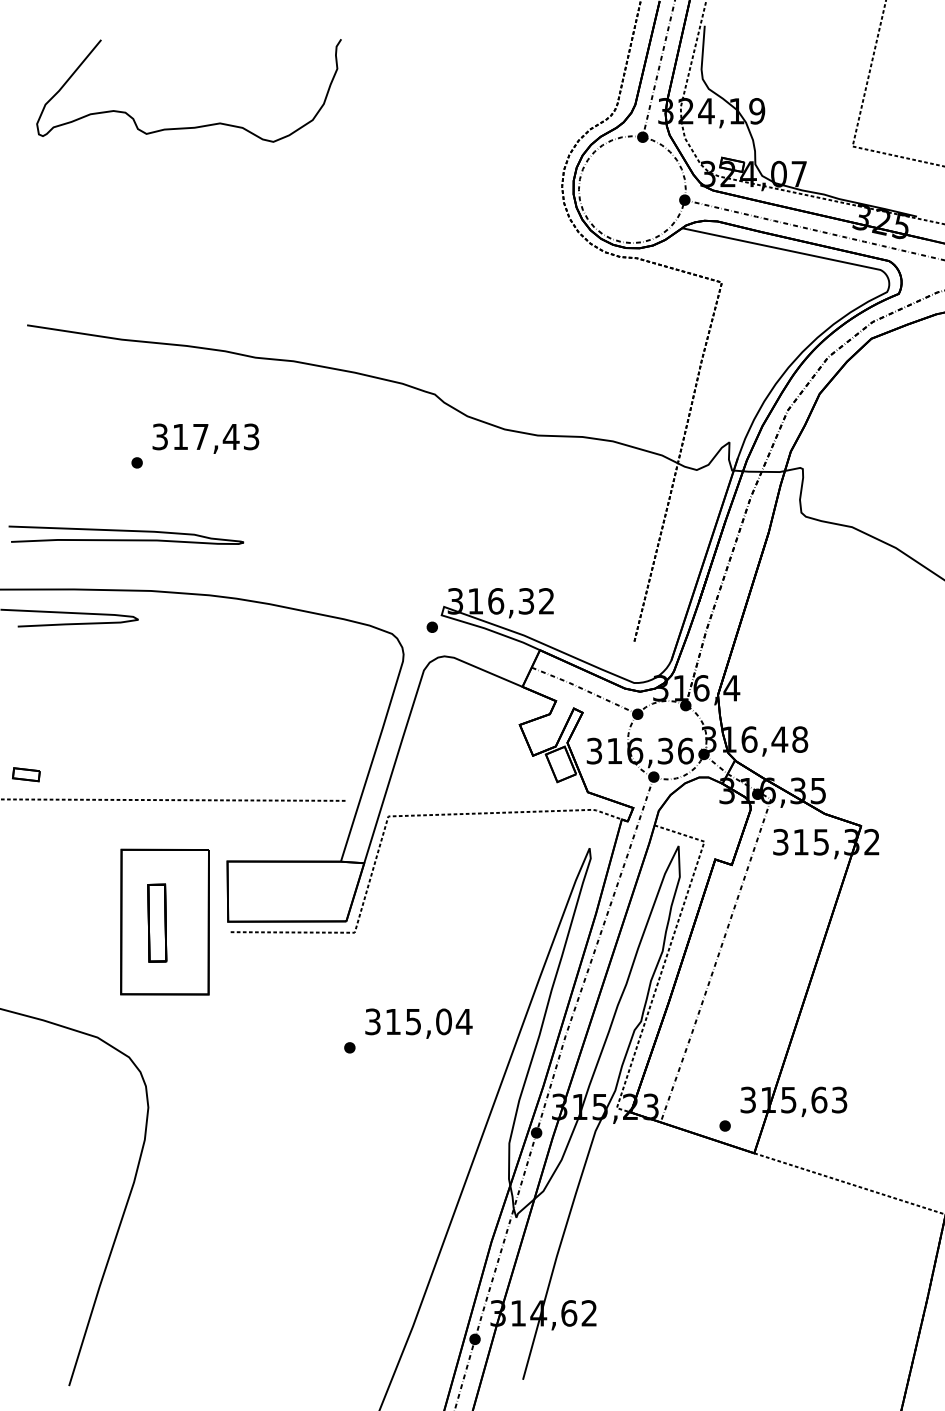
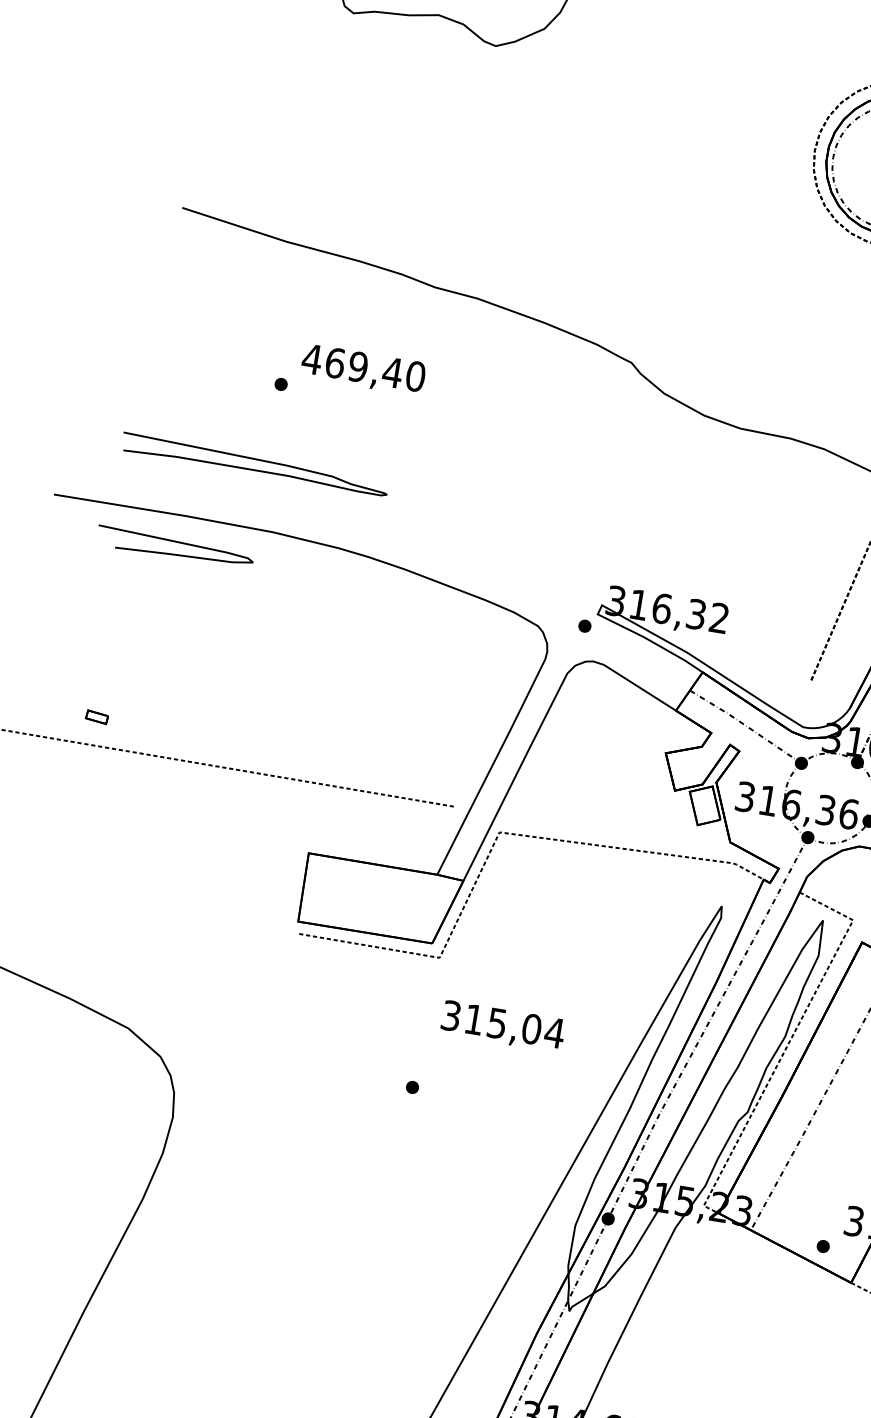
text: (205, 436) -> (363, 367), 317,43 -> 469,40
part: (26, 774) -> (97, 716), size x0.7
part: (164, 921) -> (226, 909), removed
text: (418, 1023) -> (502, 1026), moved

